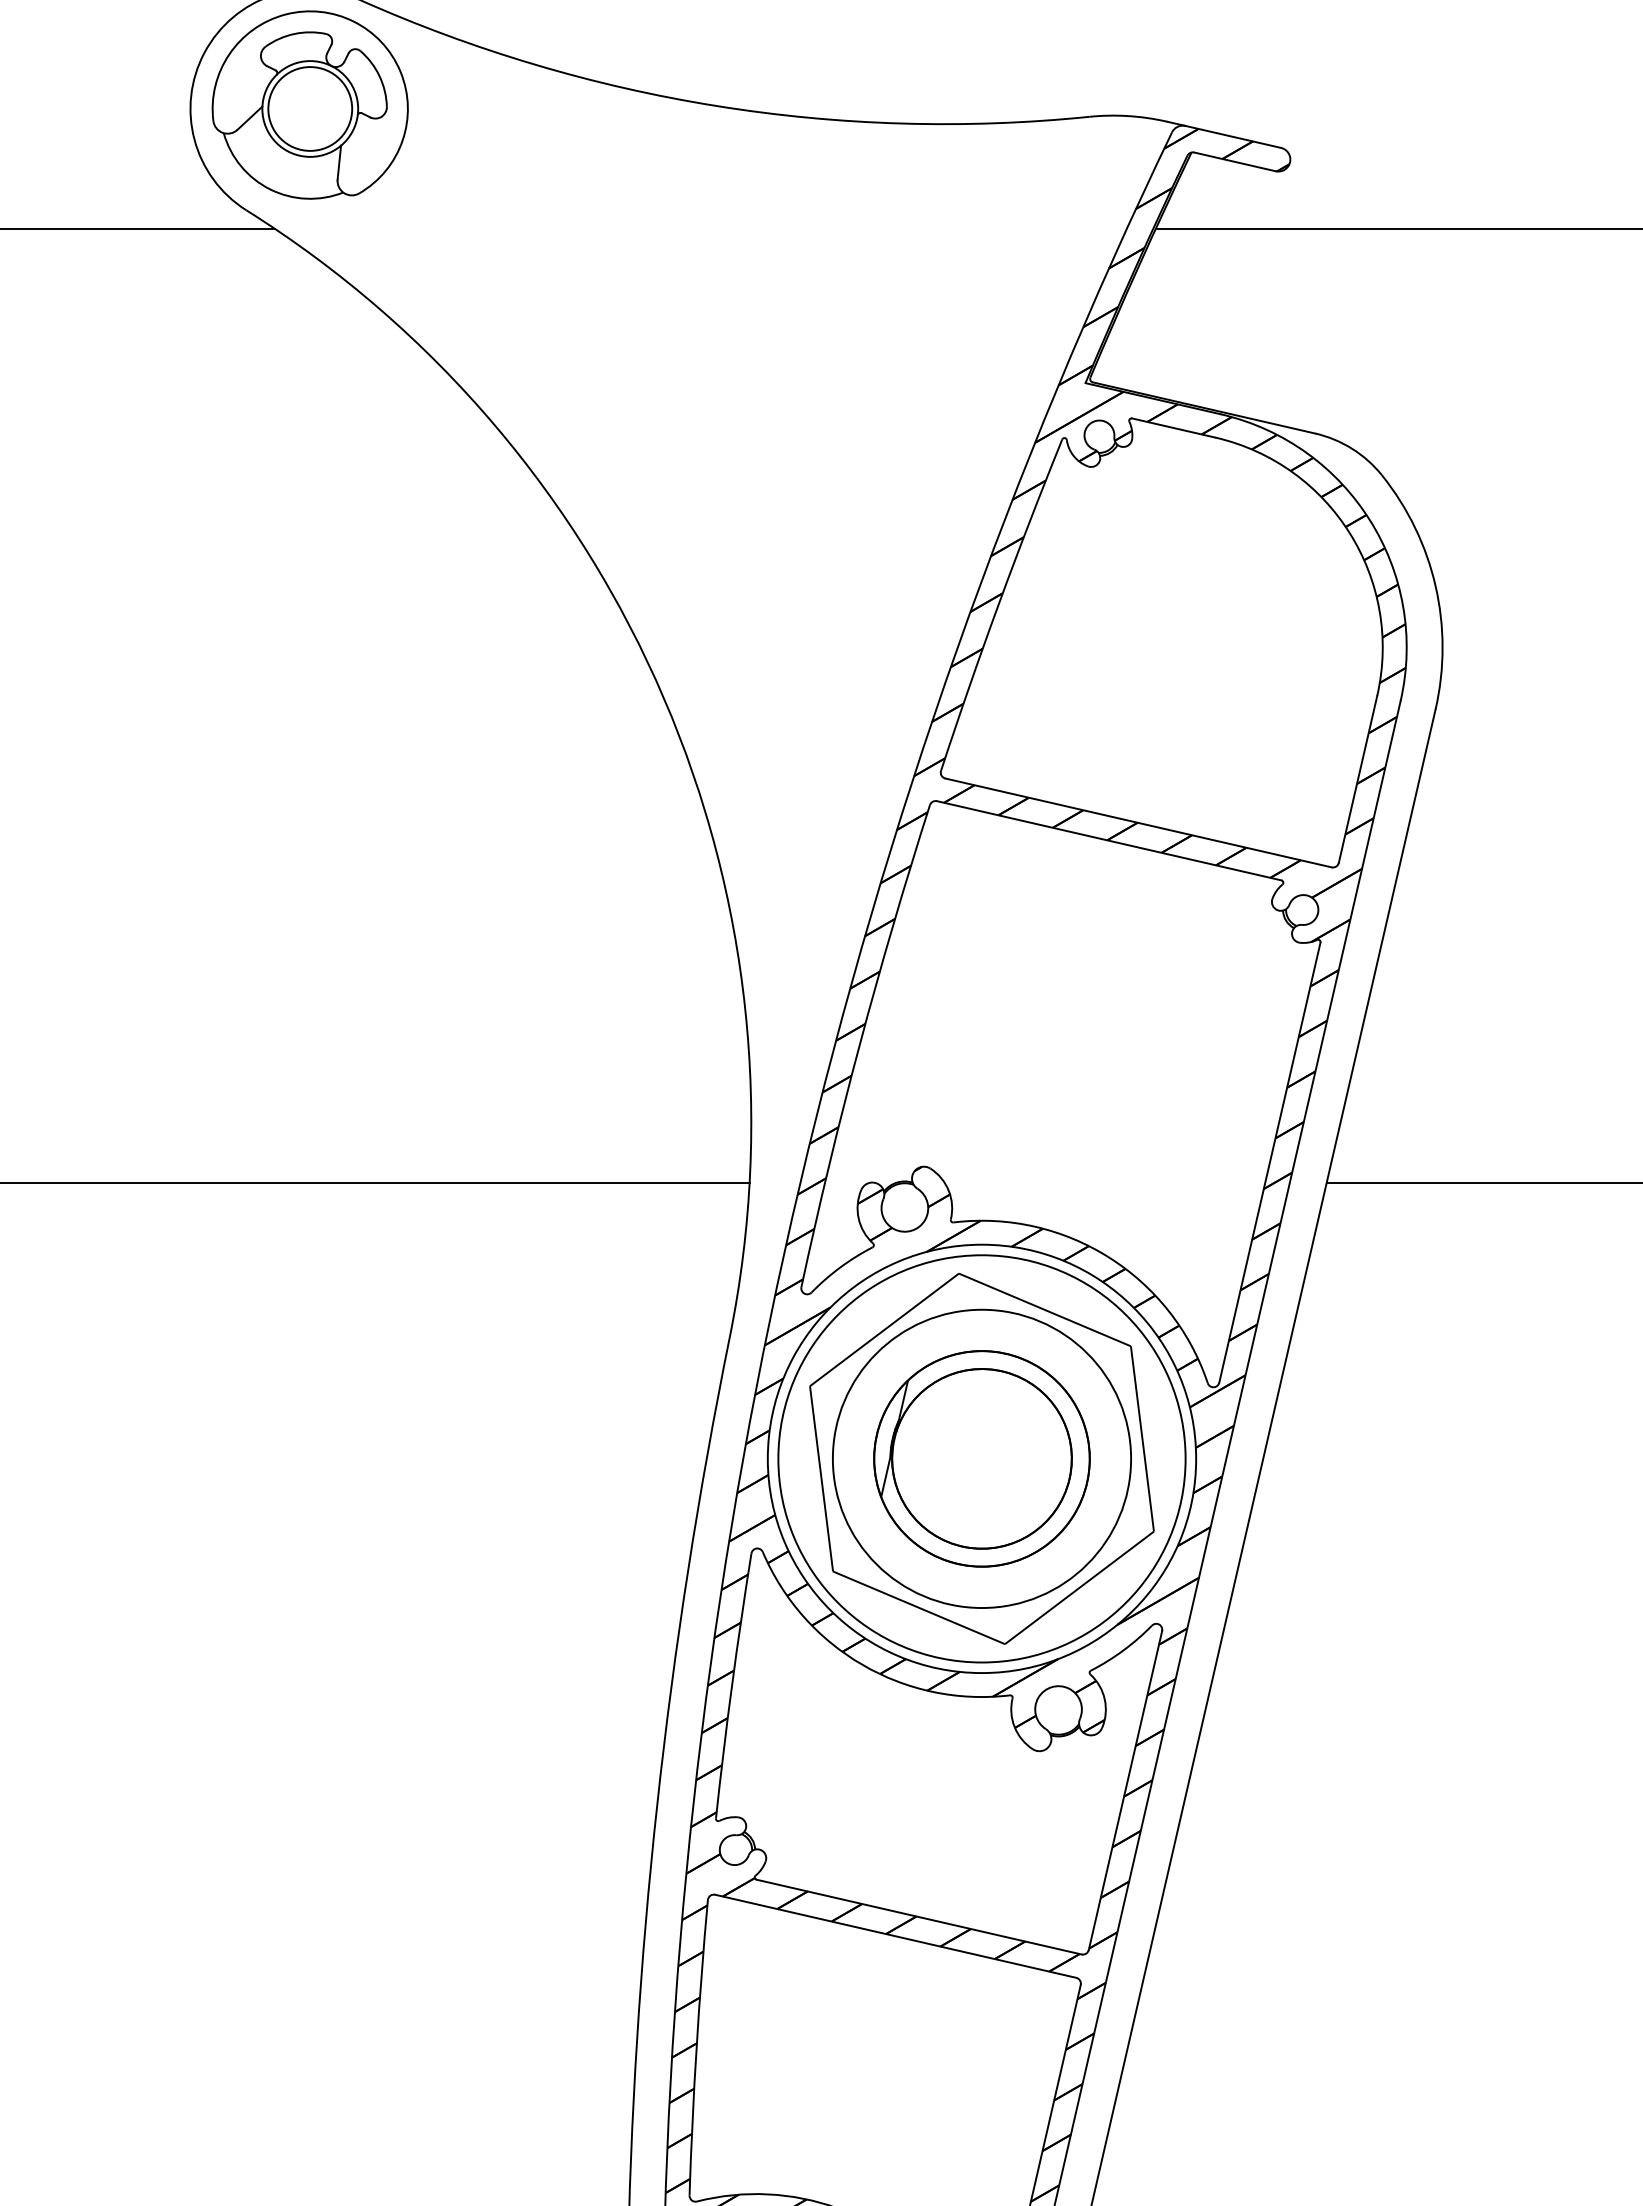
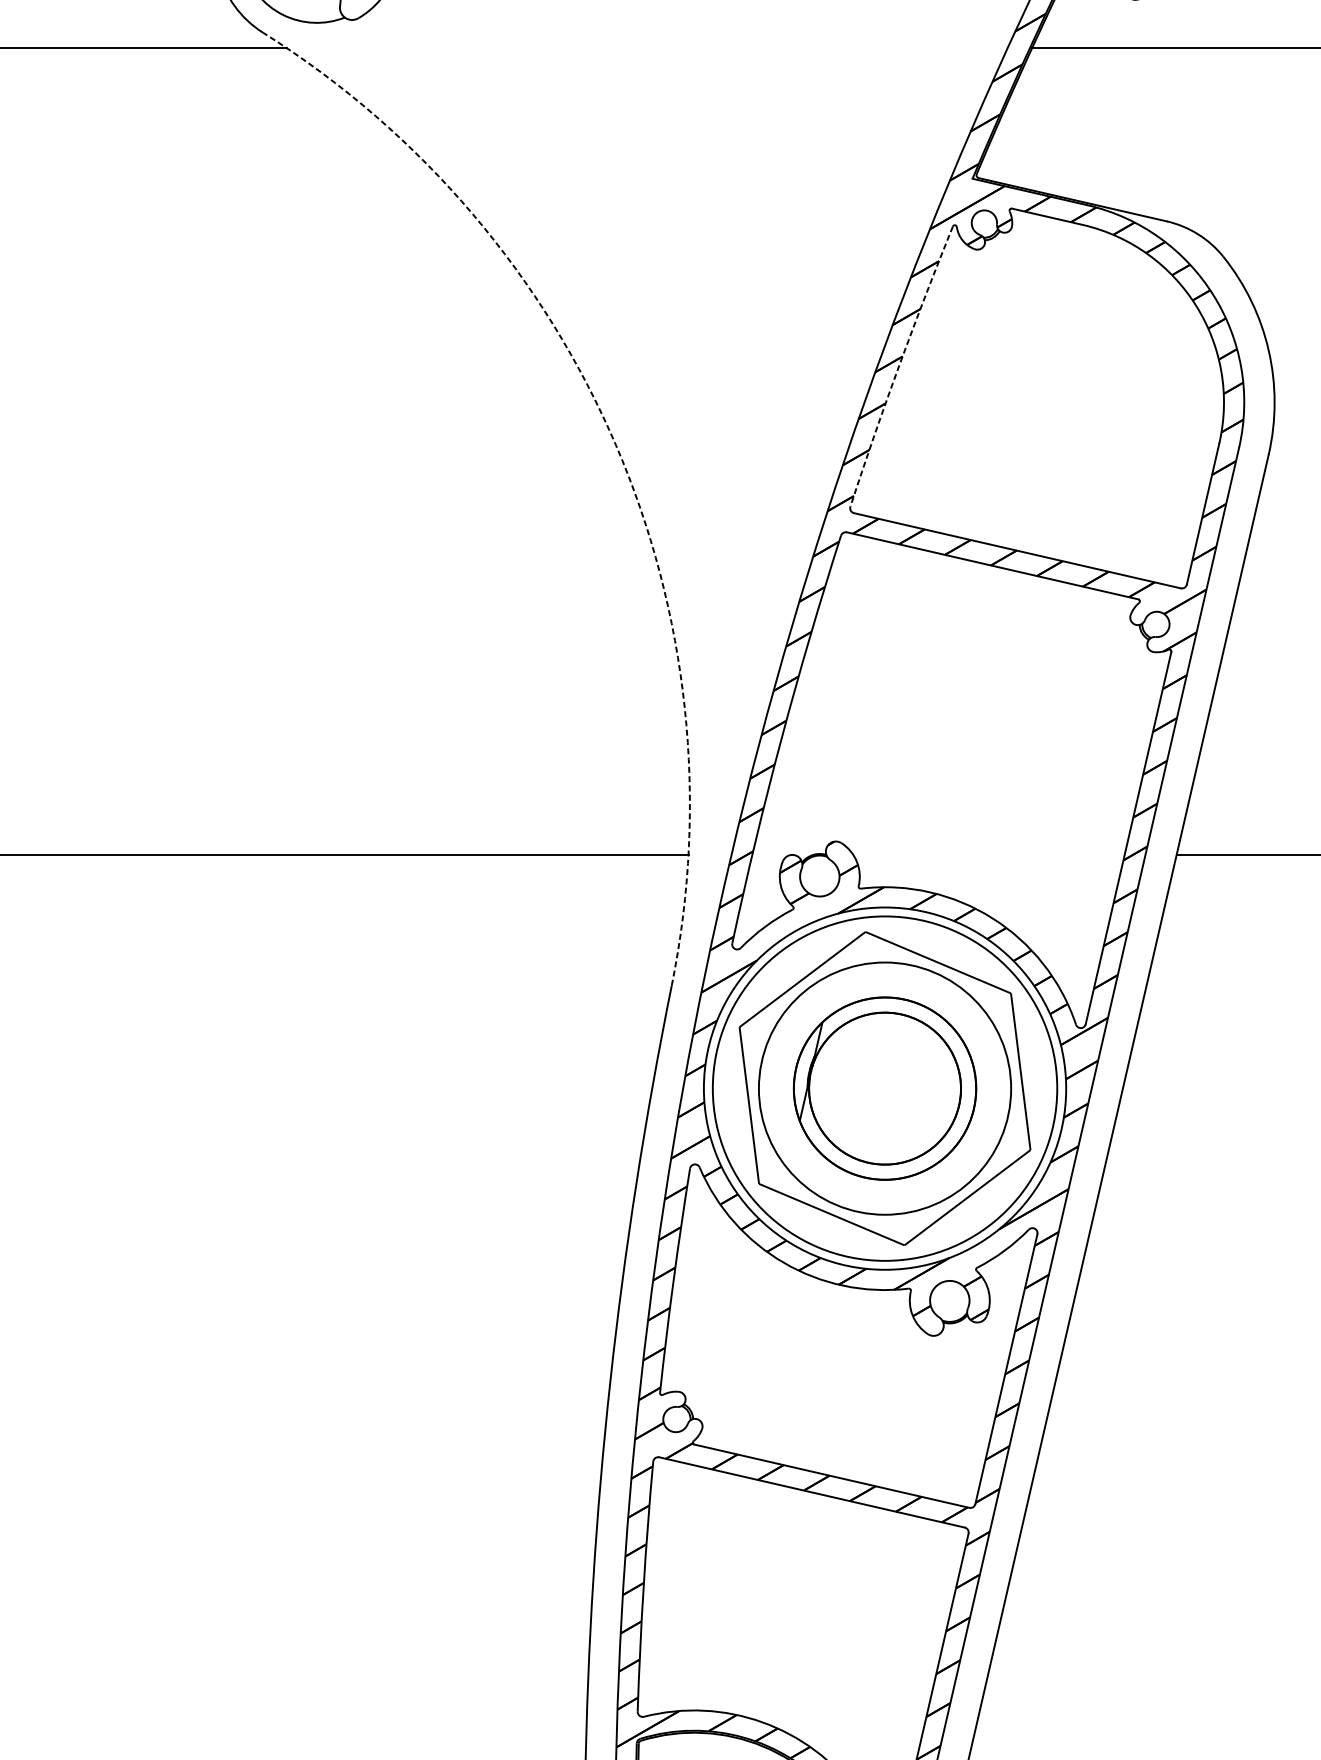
arc: (998, 604) -> (899, 366), solid -> dashed
arc: (663, 698) -> (615, 445), solid -> dashed

